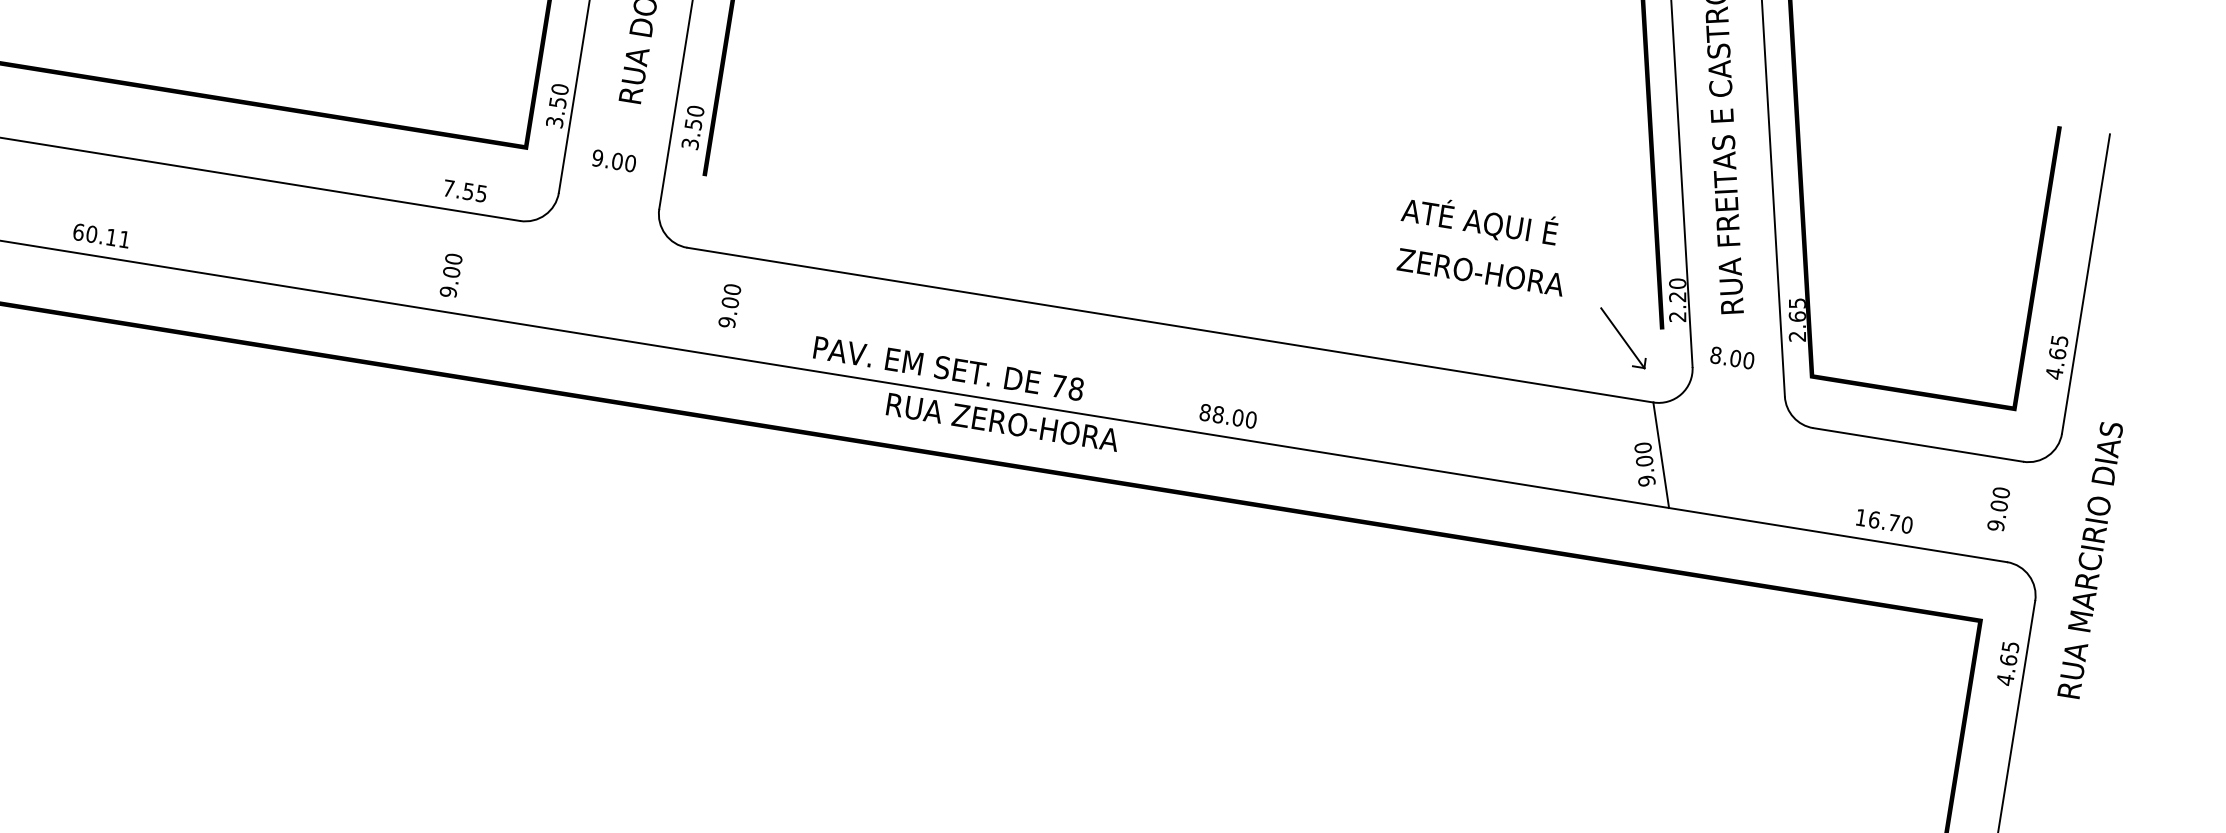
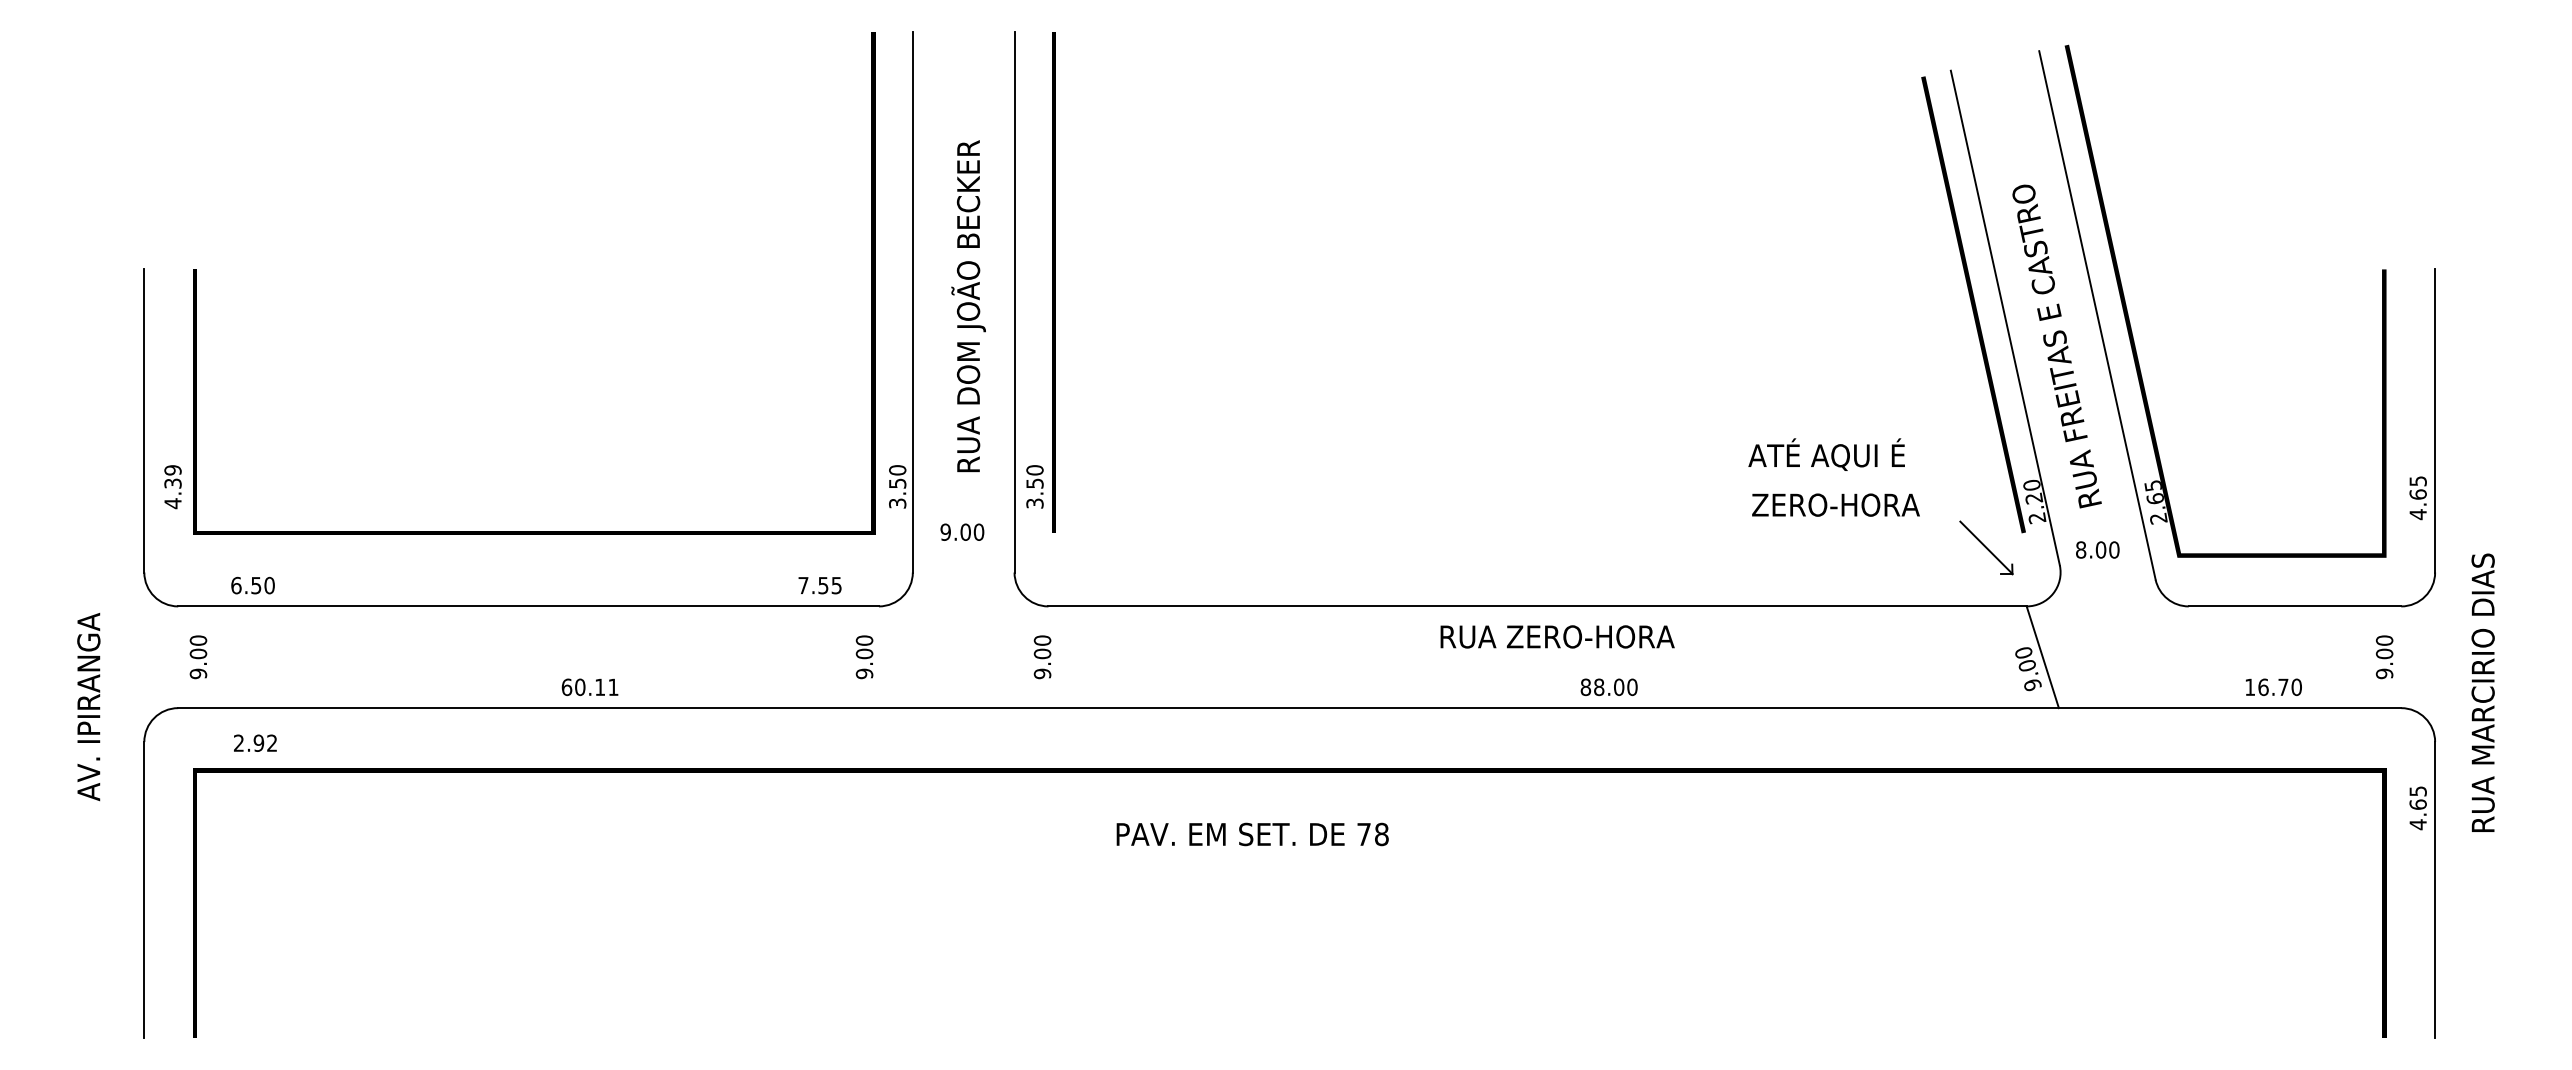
text: (101, 234) -> (589, 686), moved
text: (451, 275) -> (864, 657), moved
text: (729, 306) -> (1042, 657), moved
text: (948, 368) -> (1252, 834), moved
text: (1002, 421) -> (1557, 636), moved

